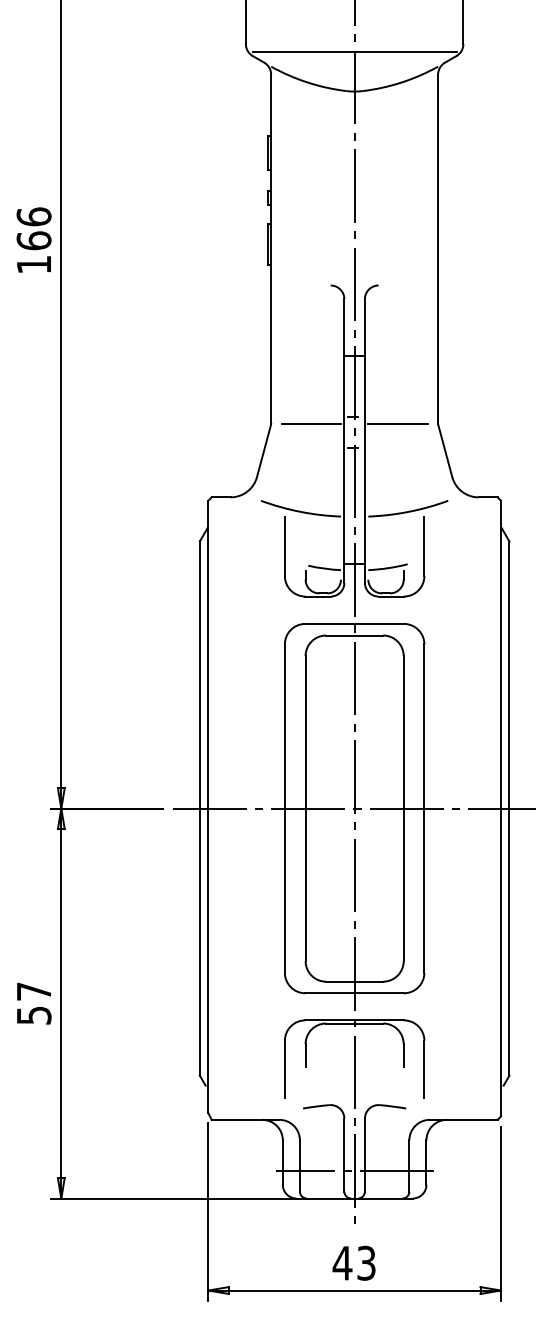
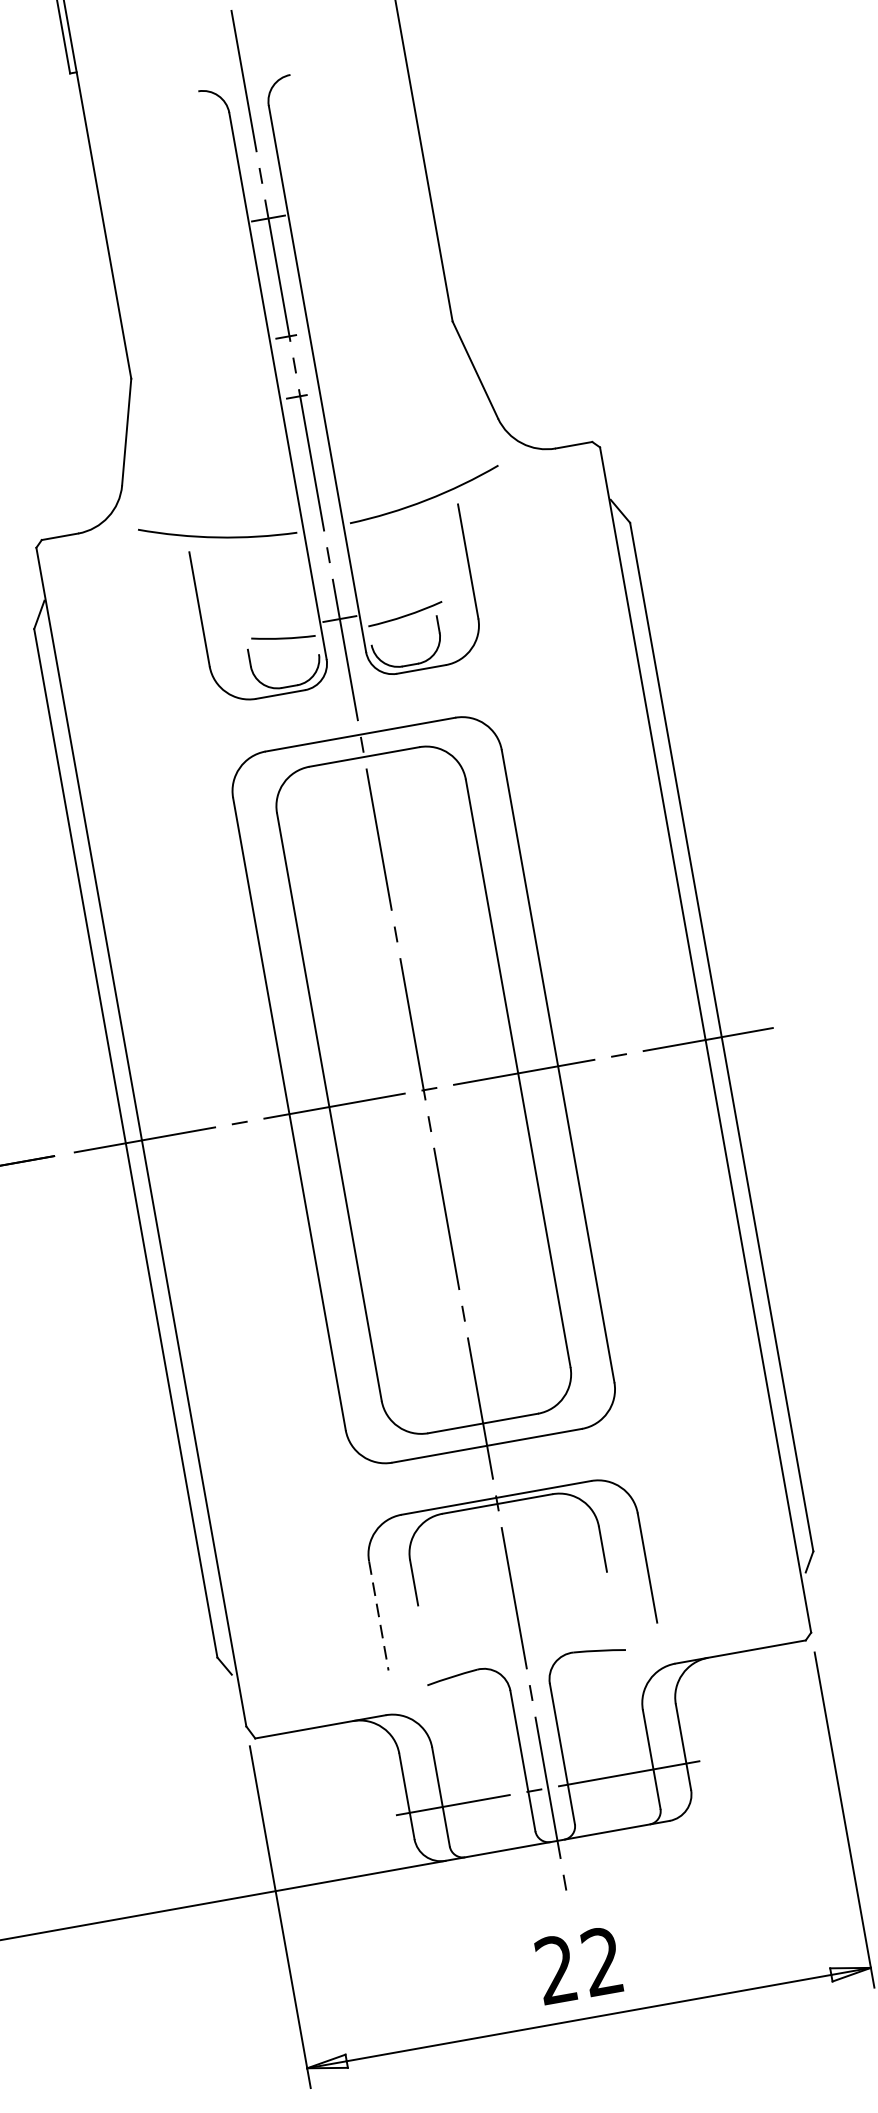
line: (310, 424) -> (207, 365), removed
line: (397, 424) -> (374, 336), removed
line: (284, 1069) -> (378, 1616), solid -> dashed
text: (353, 1262) -> (577, 1964), 43 -> 22

